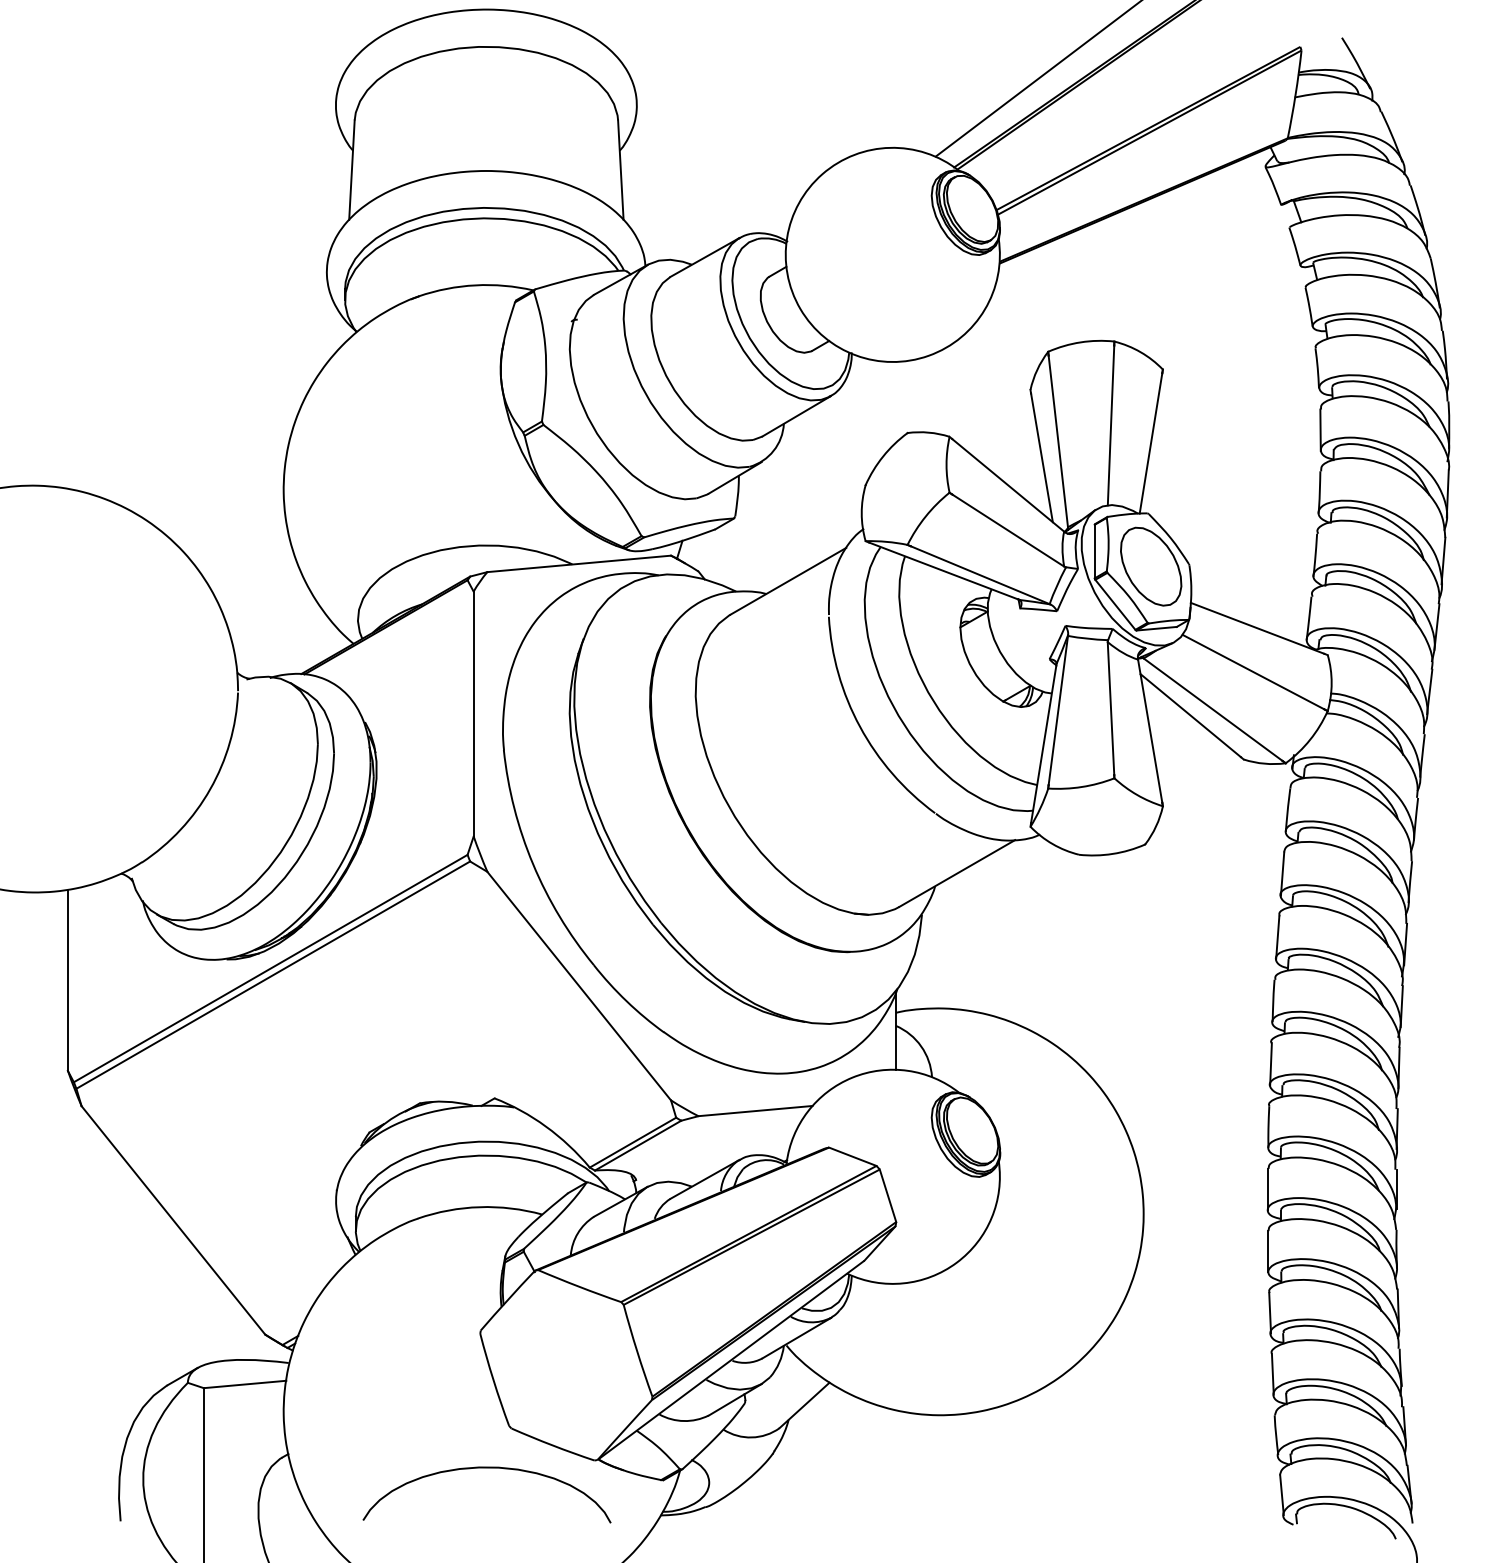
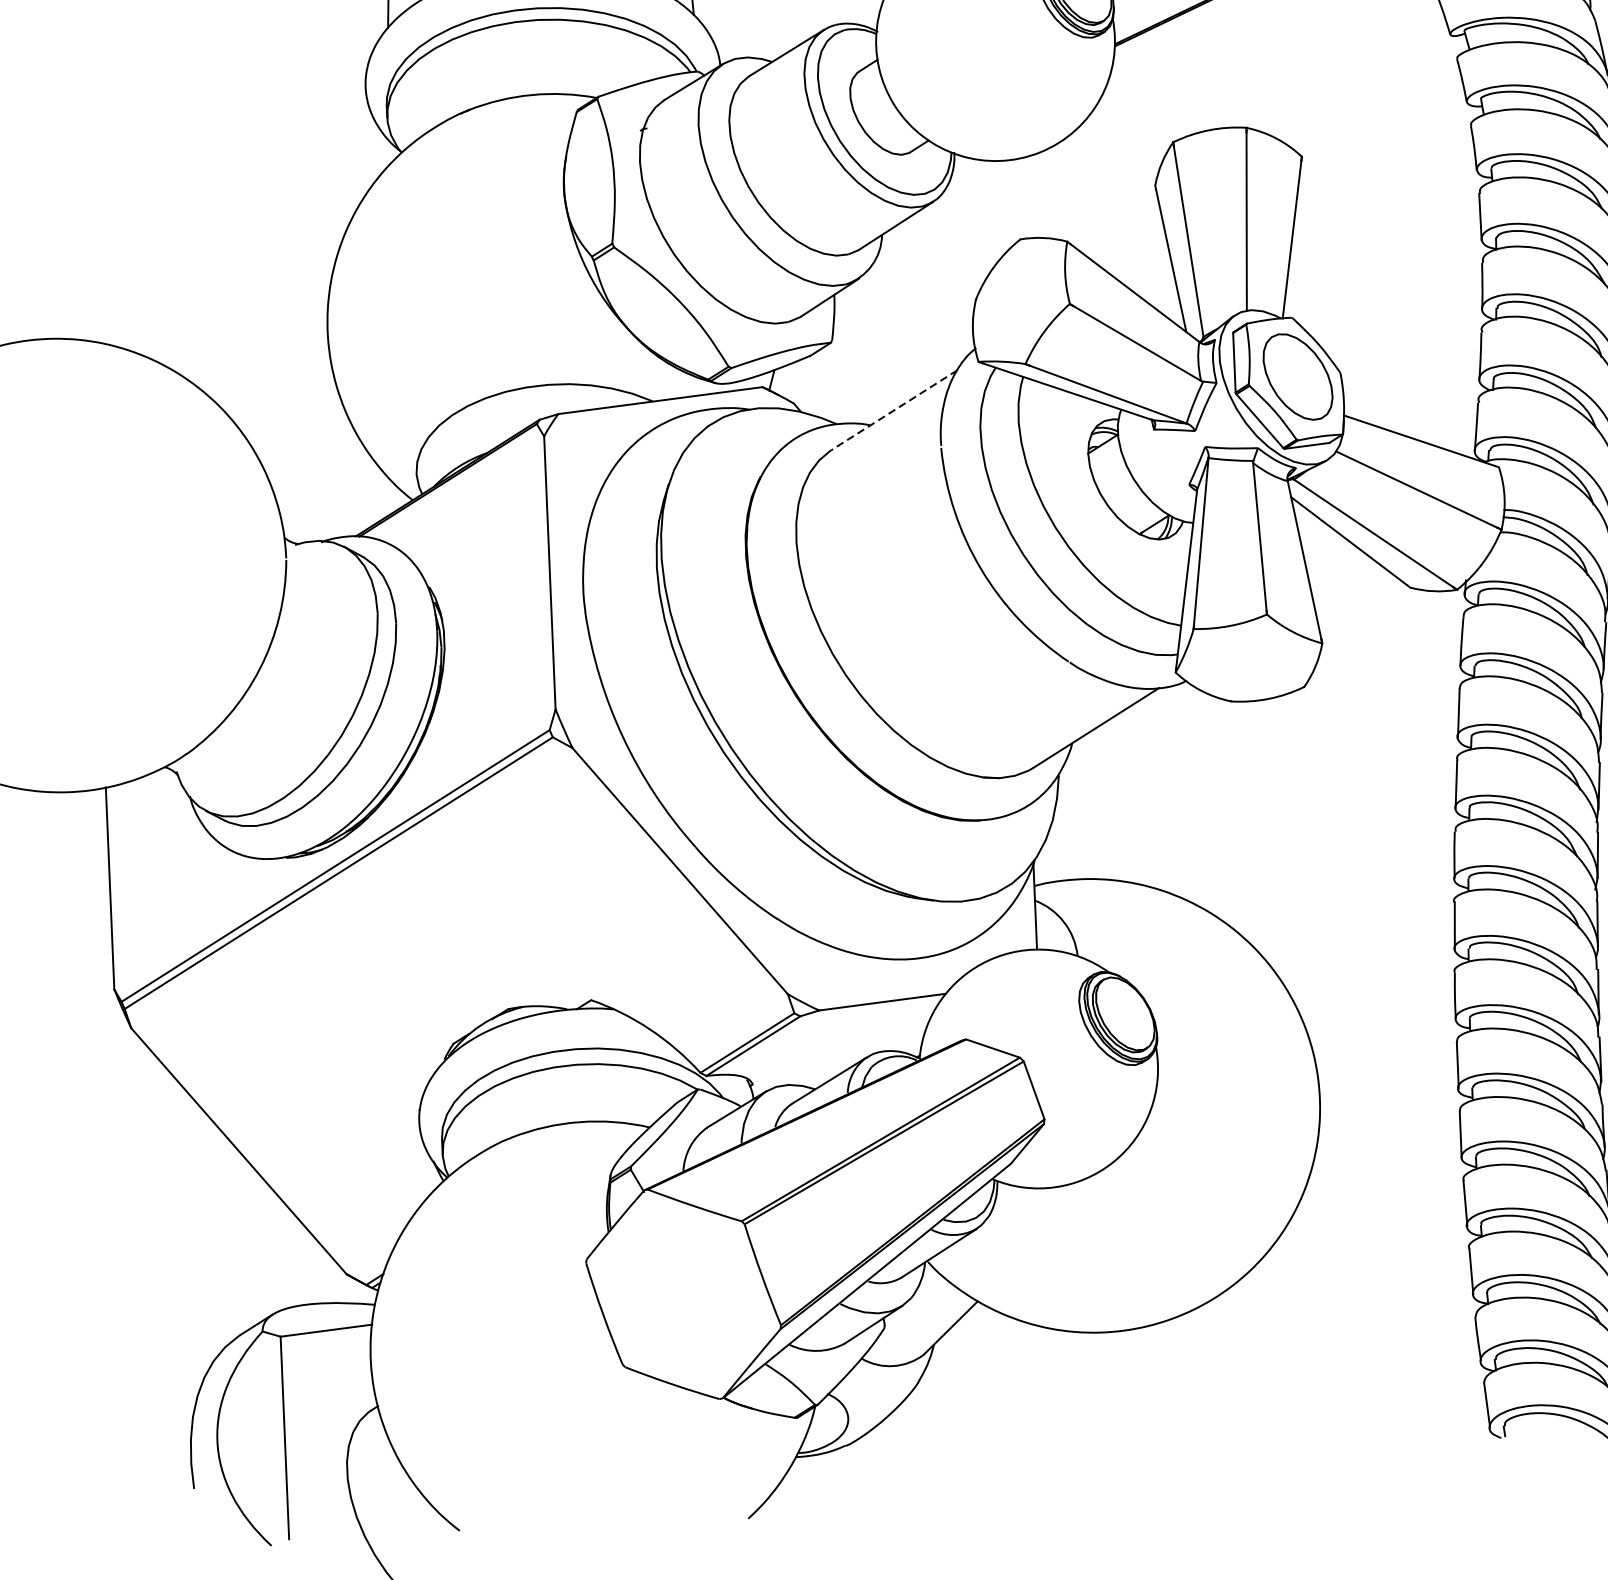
line: (788, 581) -> (894, 410), solid -> dashed
curve: (486, 1468) -> (599, 1413), removed

